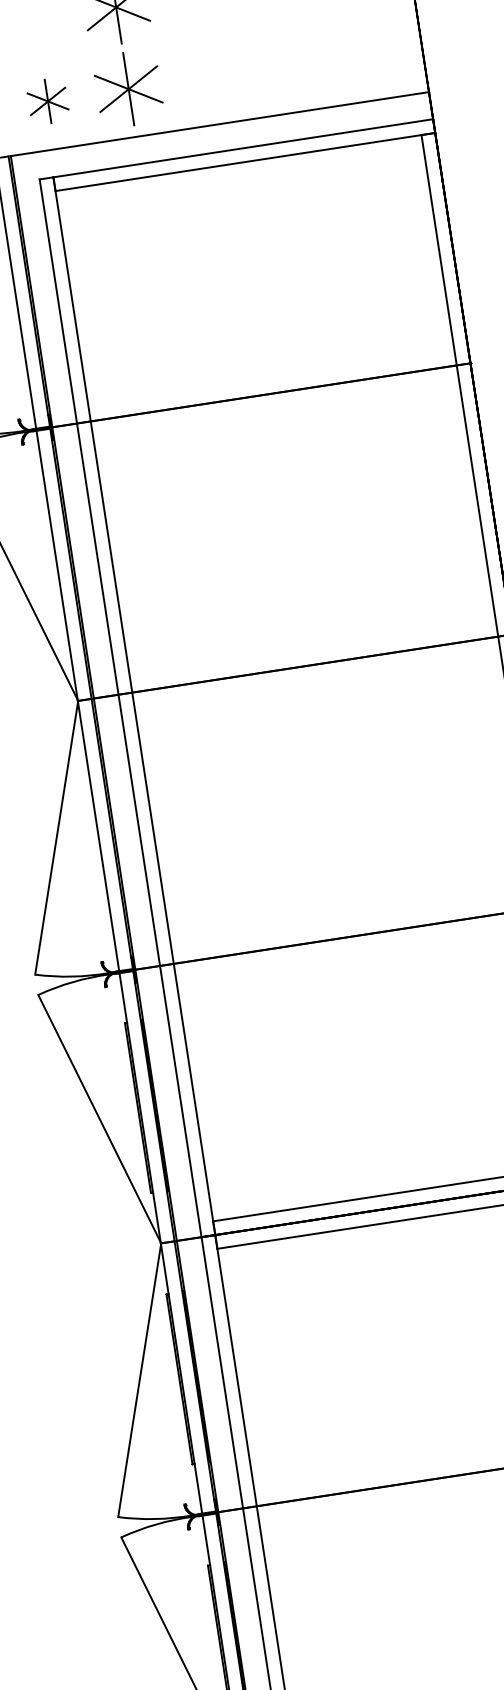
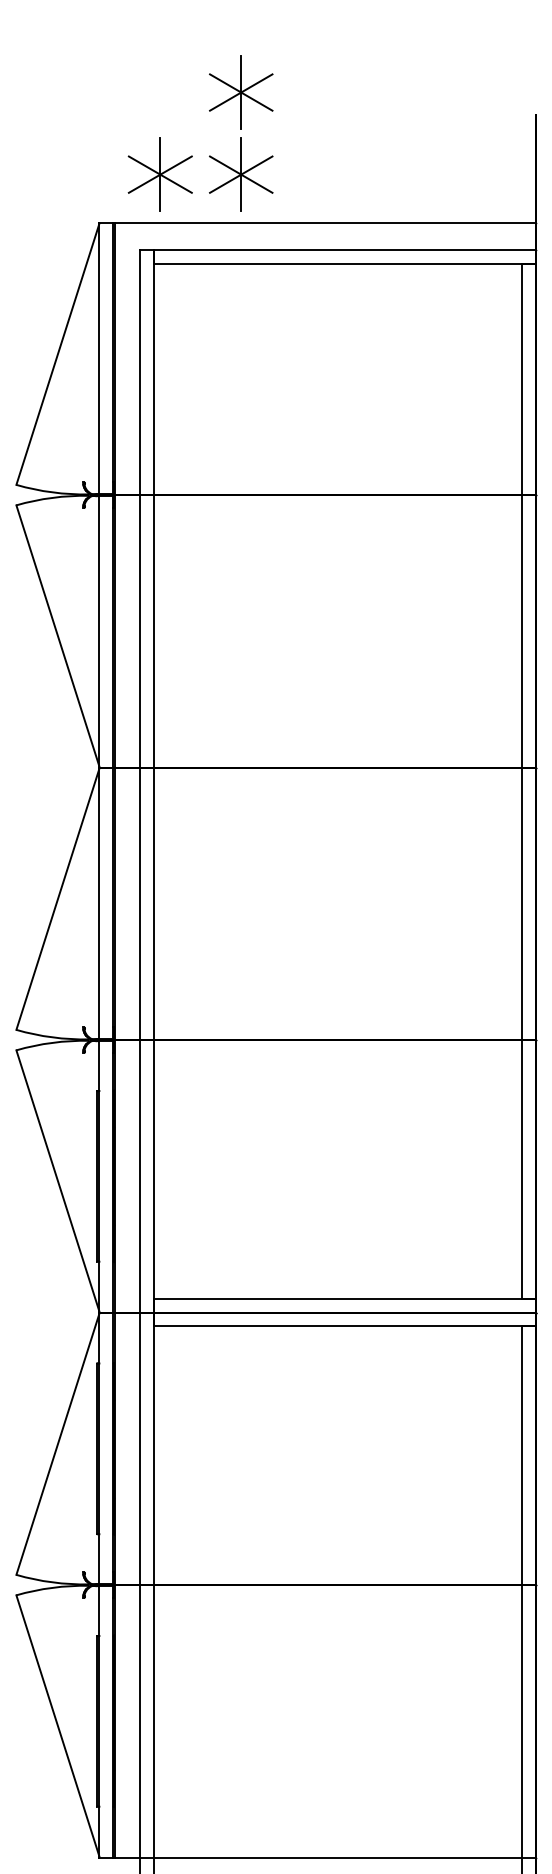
part: (47, 101) -> (159, 174), size x1.67

